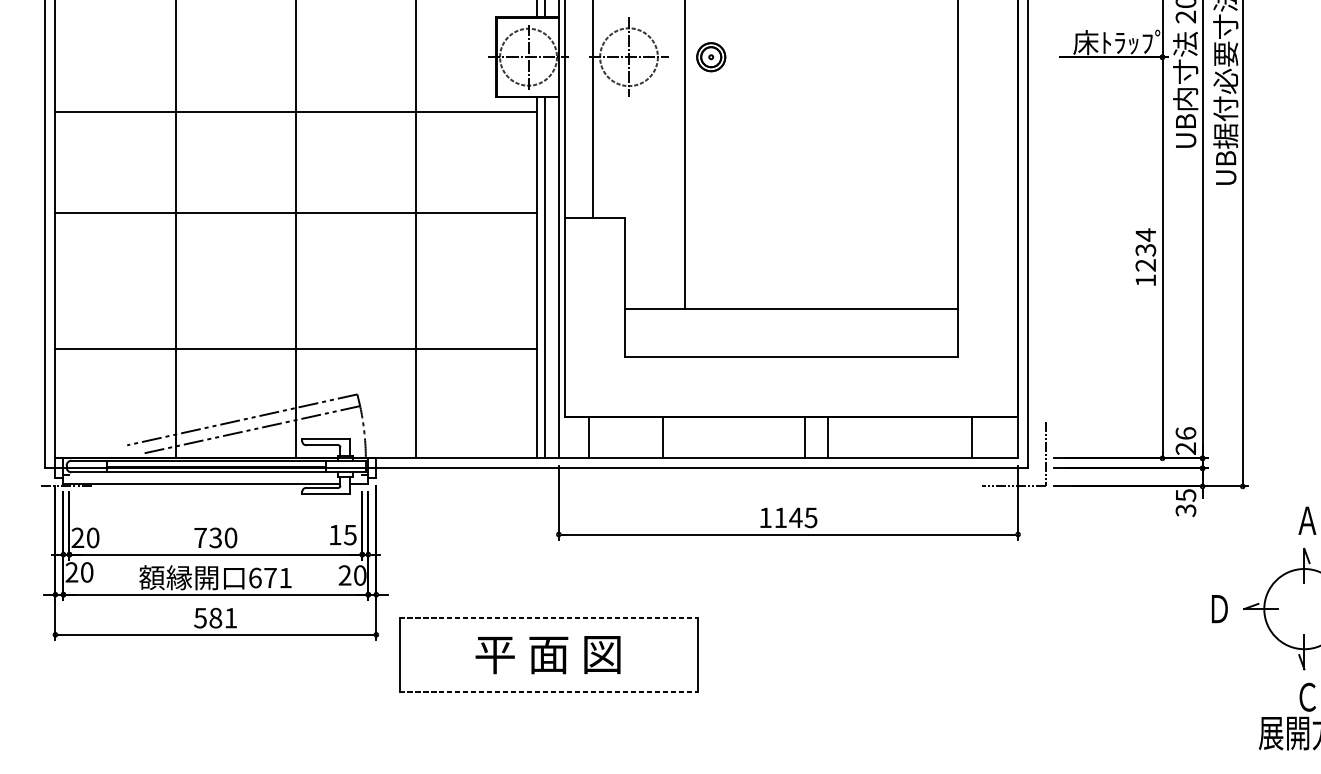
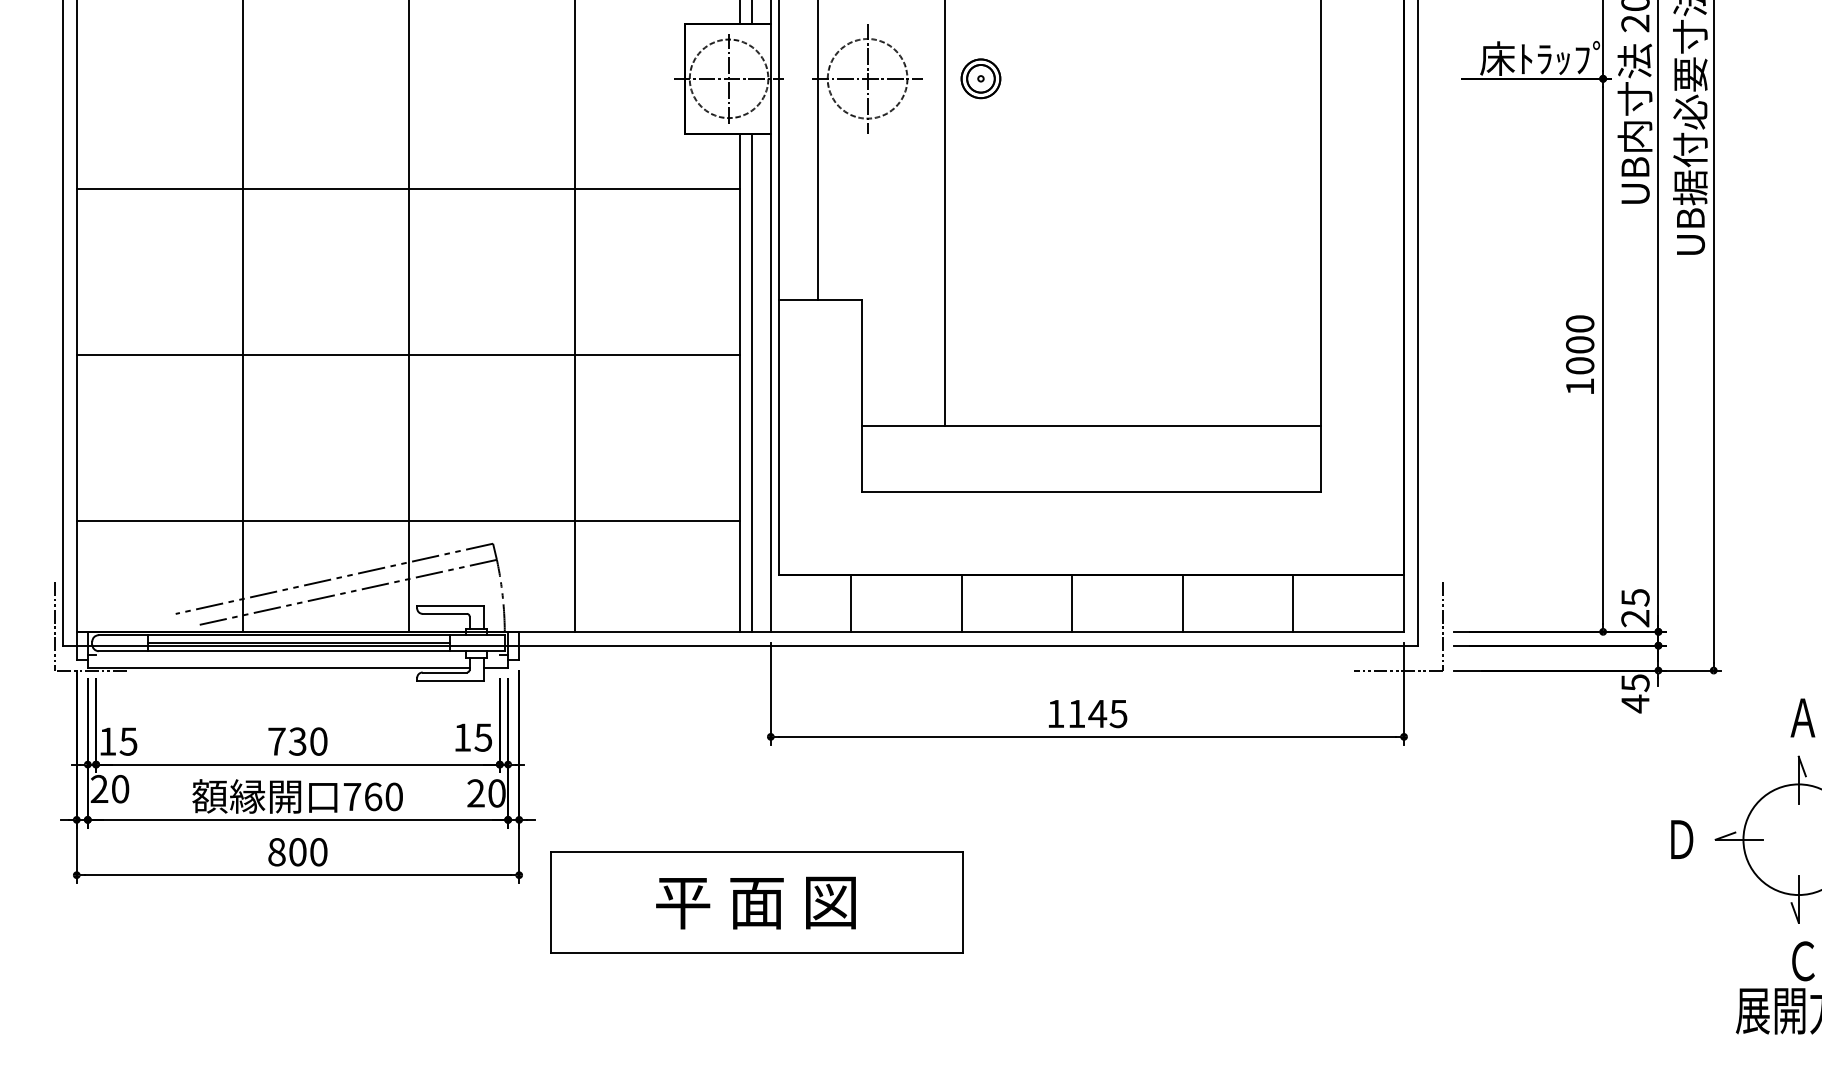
line: (296, 112) -> (408, 189), moved
line: (296, 212) -> (408, 355), moved
text: (1146, 249) -> (1580, 344), 1234 -> 1000
line: (296, 349) -> (408, 521), moved
text: (1185, 433) -> (1635, 597), 26 -> 25
line: (589, 437) -> (851, 603), moved
line: (663, 437) -> (961, 603), moved
line: (805, 437) -> (1072, 603), moved
line: (827, 437) -> (1182, 603), moved
line: (972, 437) -> (1293, 603), moved
line: (39, 454) -> (54, 626), added
text: (1185, 510) -> (1635, 703), 35 -> 45
text: (85, 537) -> (118, 741), 20 -> 15
text: (269, 577) -> (372, 796), 671 -> 760
line: (549, 617) -> (757, 851), dashed -> solid
text: (215, 618) -> (297, 852), 581 -> 800
line: (549, 691) -> (757, 953), dashed -> solid

